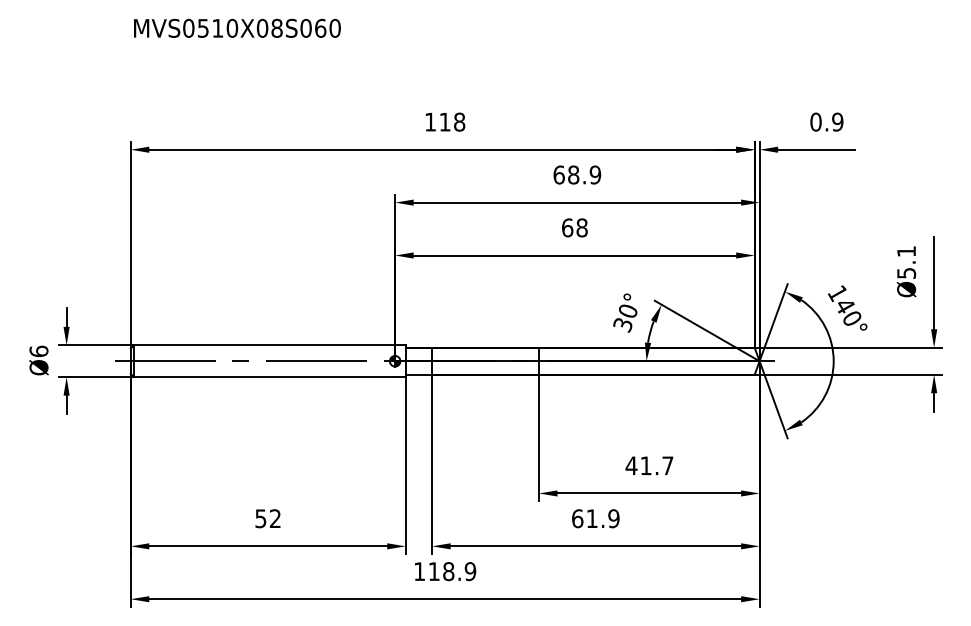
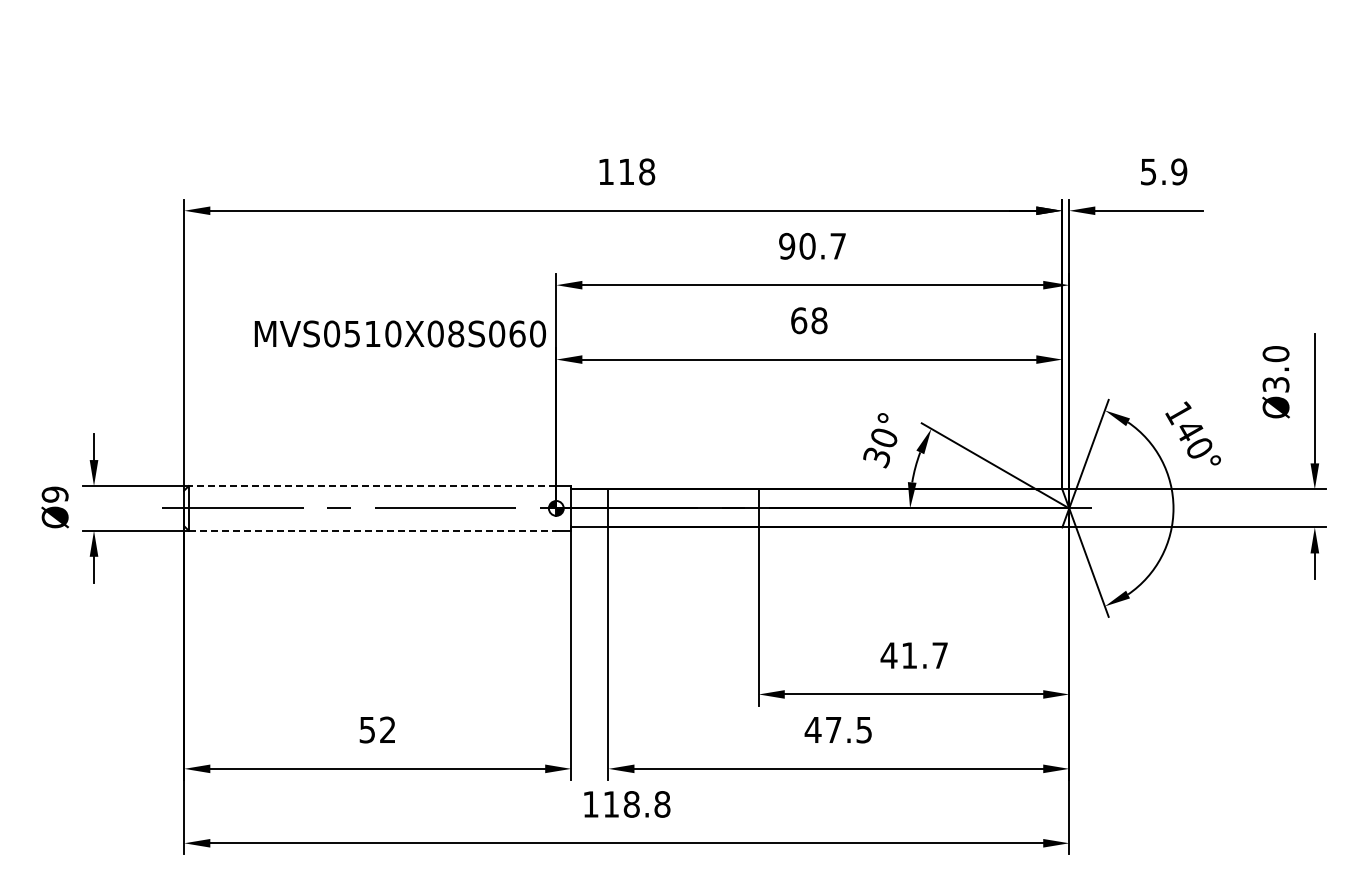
text: (236, 28) -> (399, 333), moved
text: (815, 121) -> (1148, 171), 0.9 -> 5.9
text: (577, 174) -> (812, 245), 68.9 -> 90.7
text: (906, 261) -> (1275, 368), Ø5.1 -> Ø3.0
line: (264, 345) -> (372, 486), solid -> dashed
text: (38, 351) -> (54, 494), Ø6 -> Ø9
line: (264, 376) -> (372, 530), solid -> dashed
text: (595, 518) -> (838, 729), 61.9 -> 47.5
text: (470, 571) -> (662, 804), 118.9 -> 118.8

